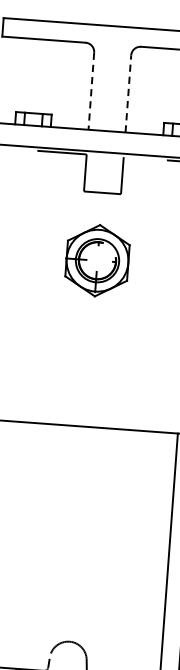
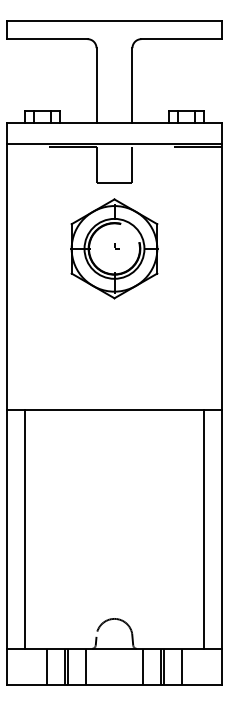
line: (91, 92) -> (96, 86), dashed -> solid
line: (128, 93) -> (132, 85), dashed -> solid
part: (97, 260) -> (114, 248), size x1.43

